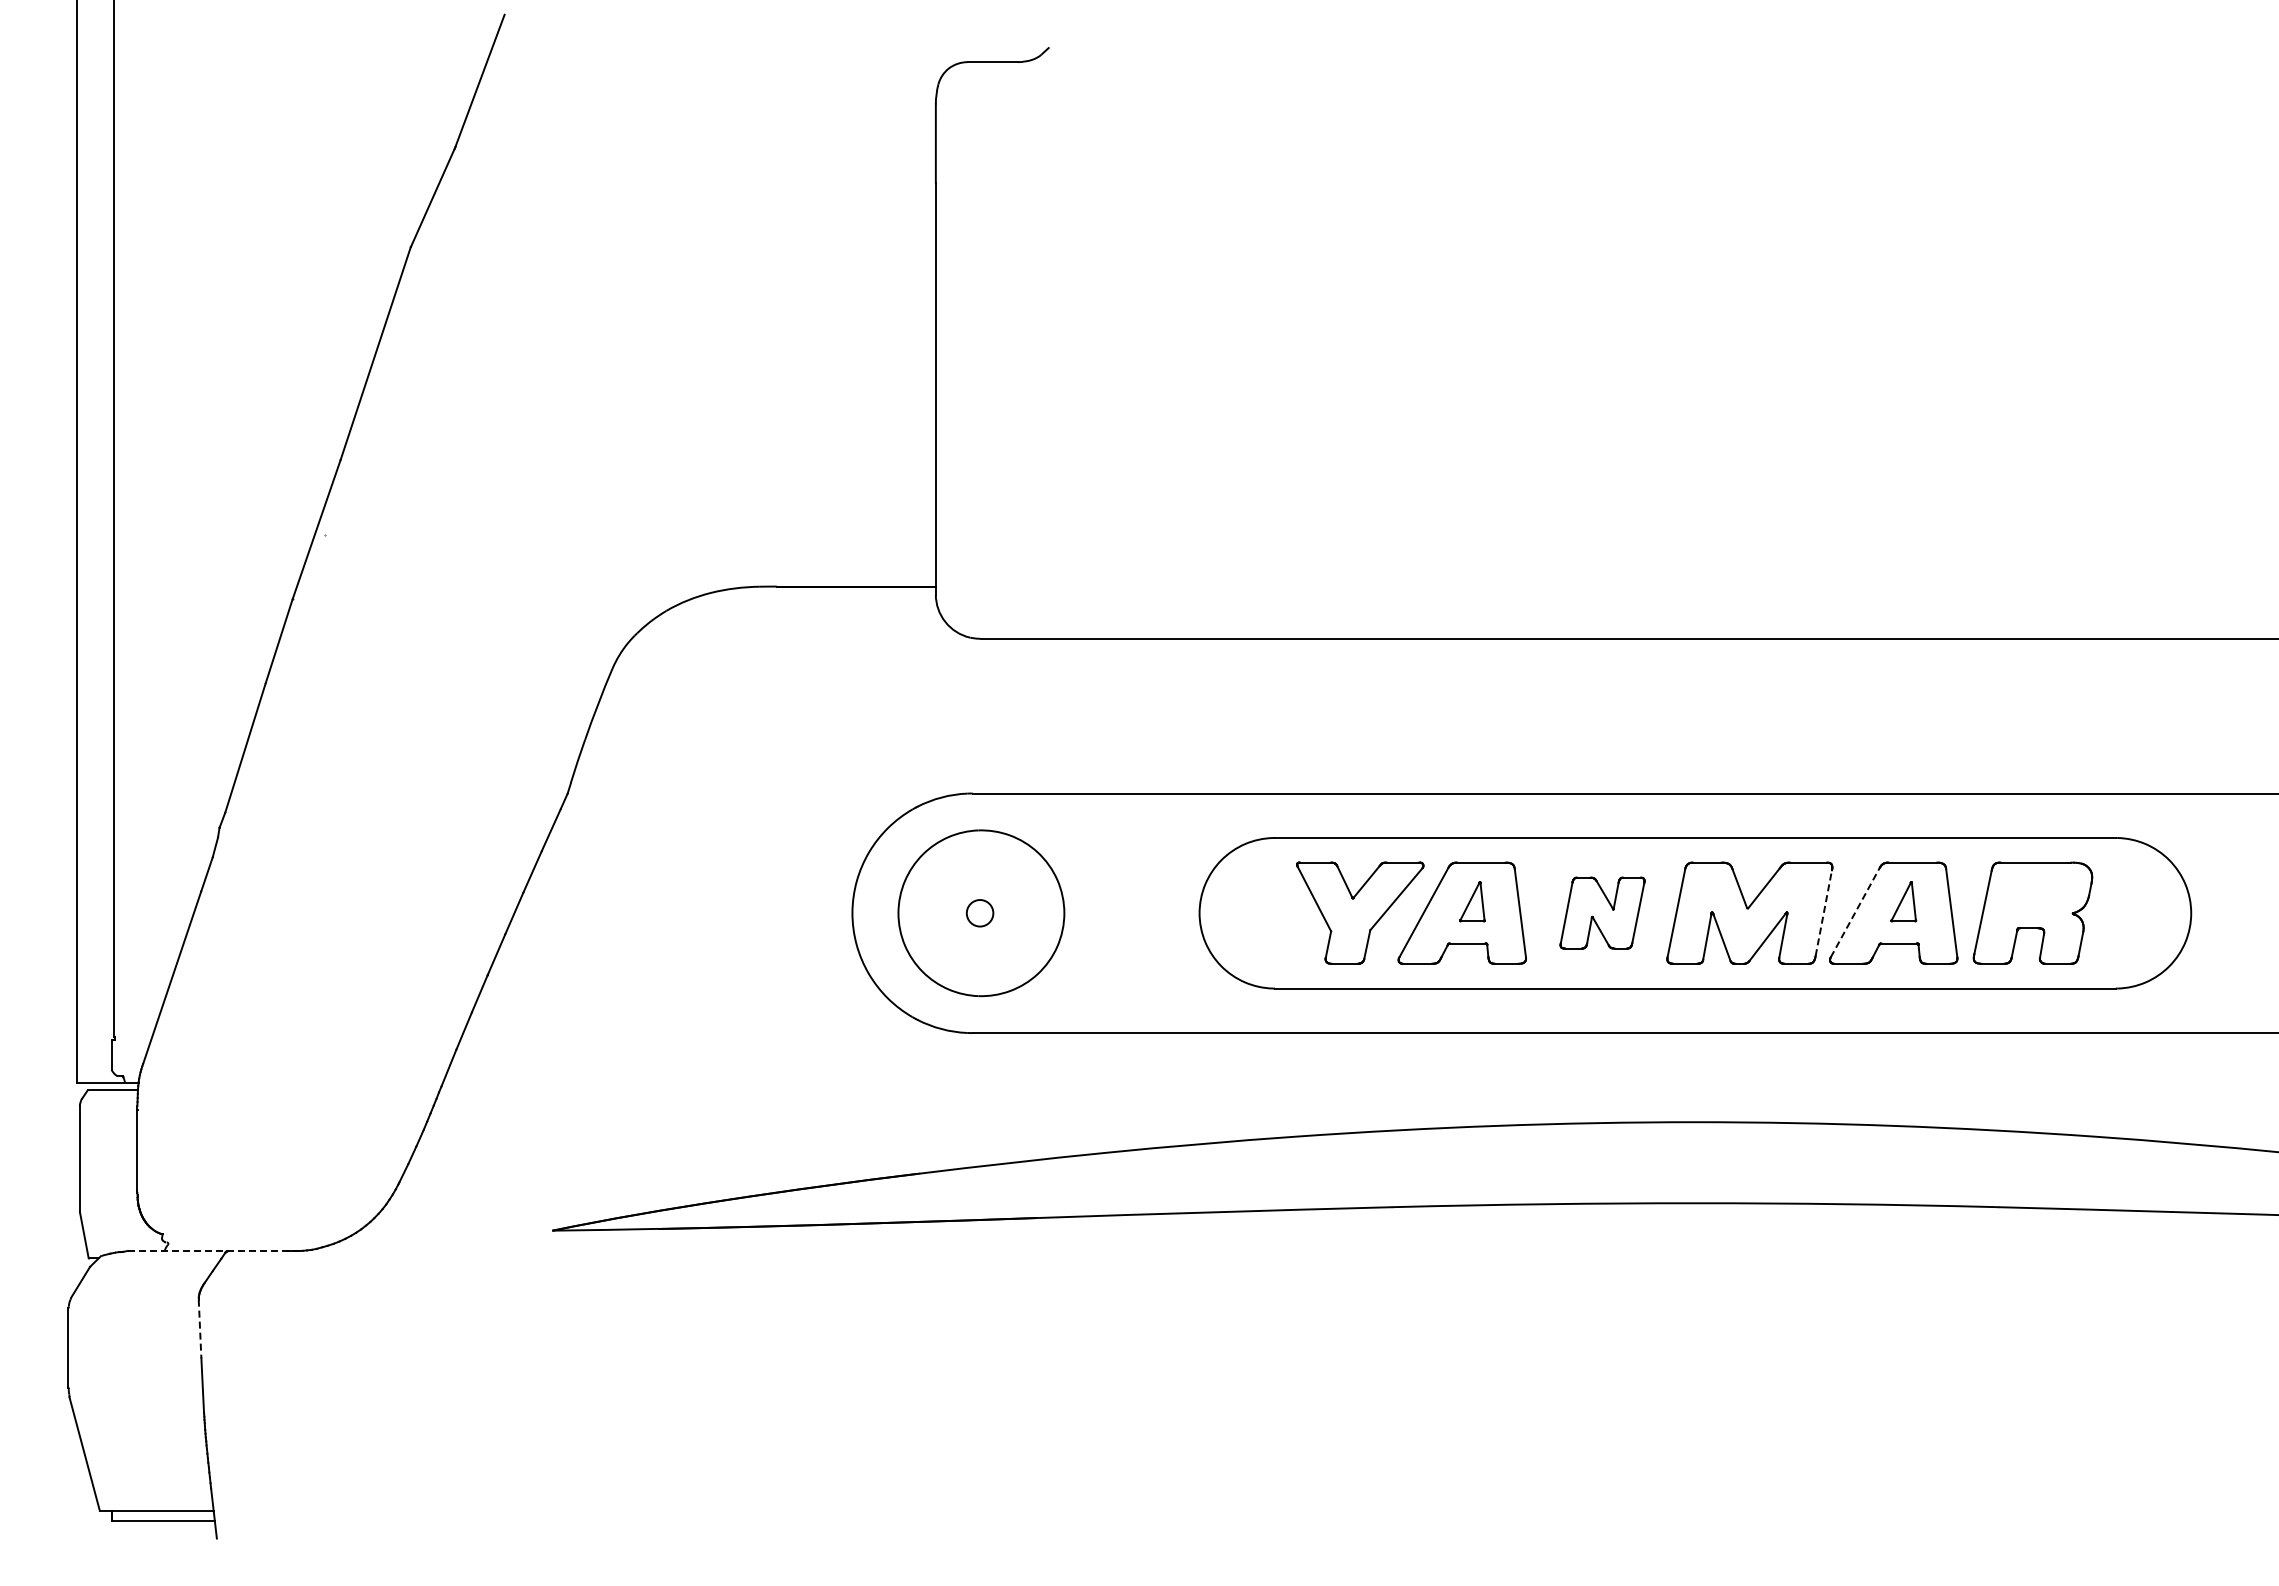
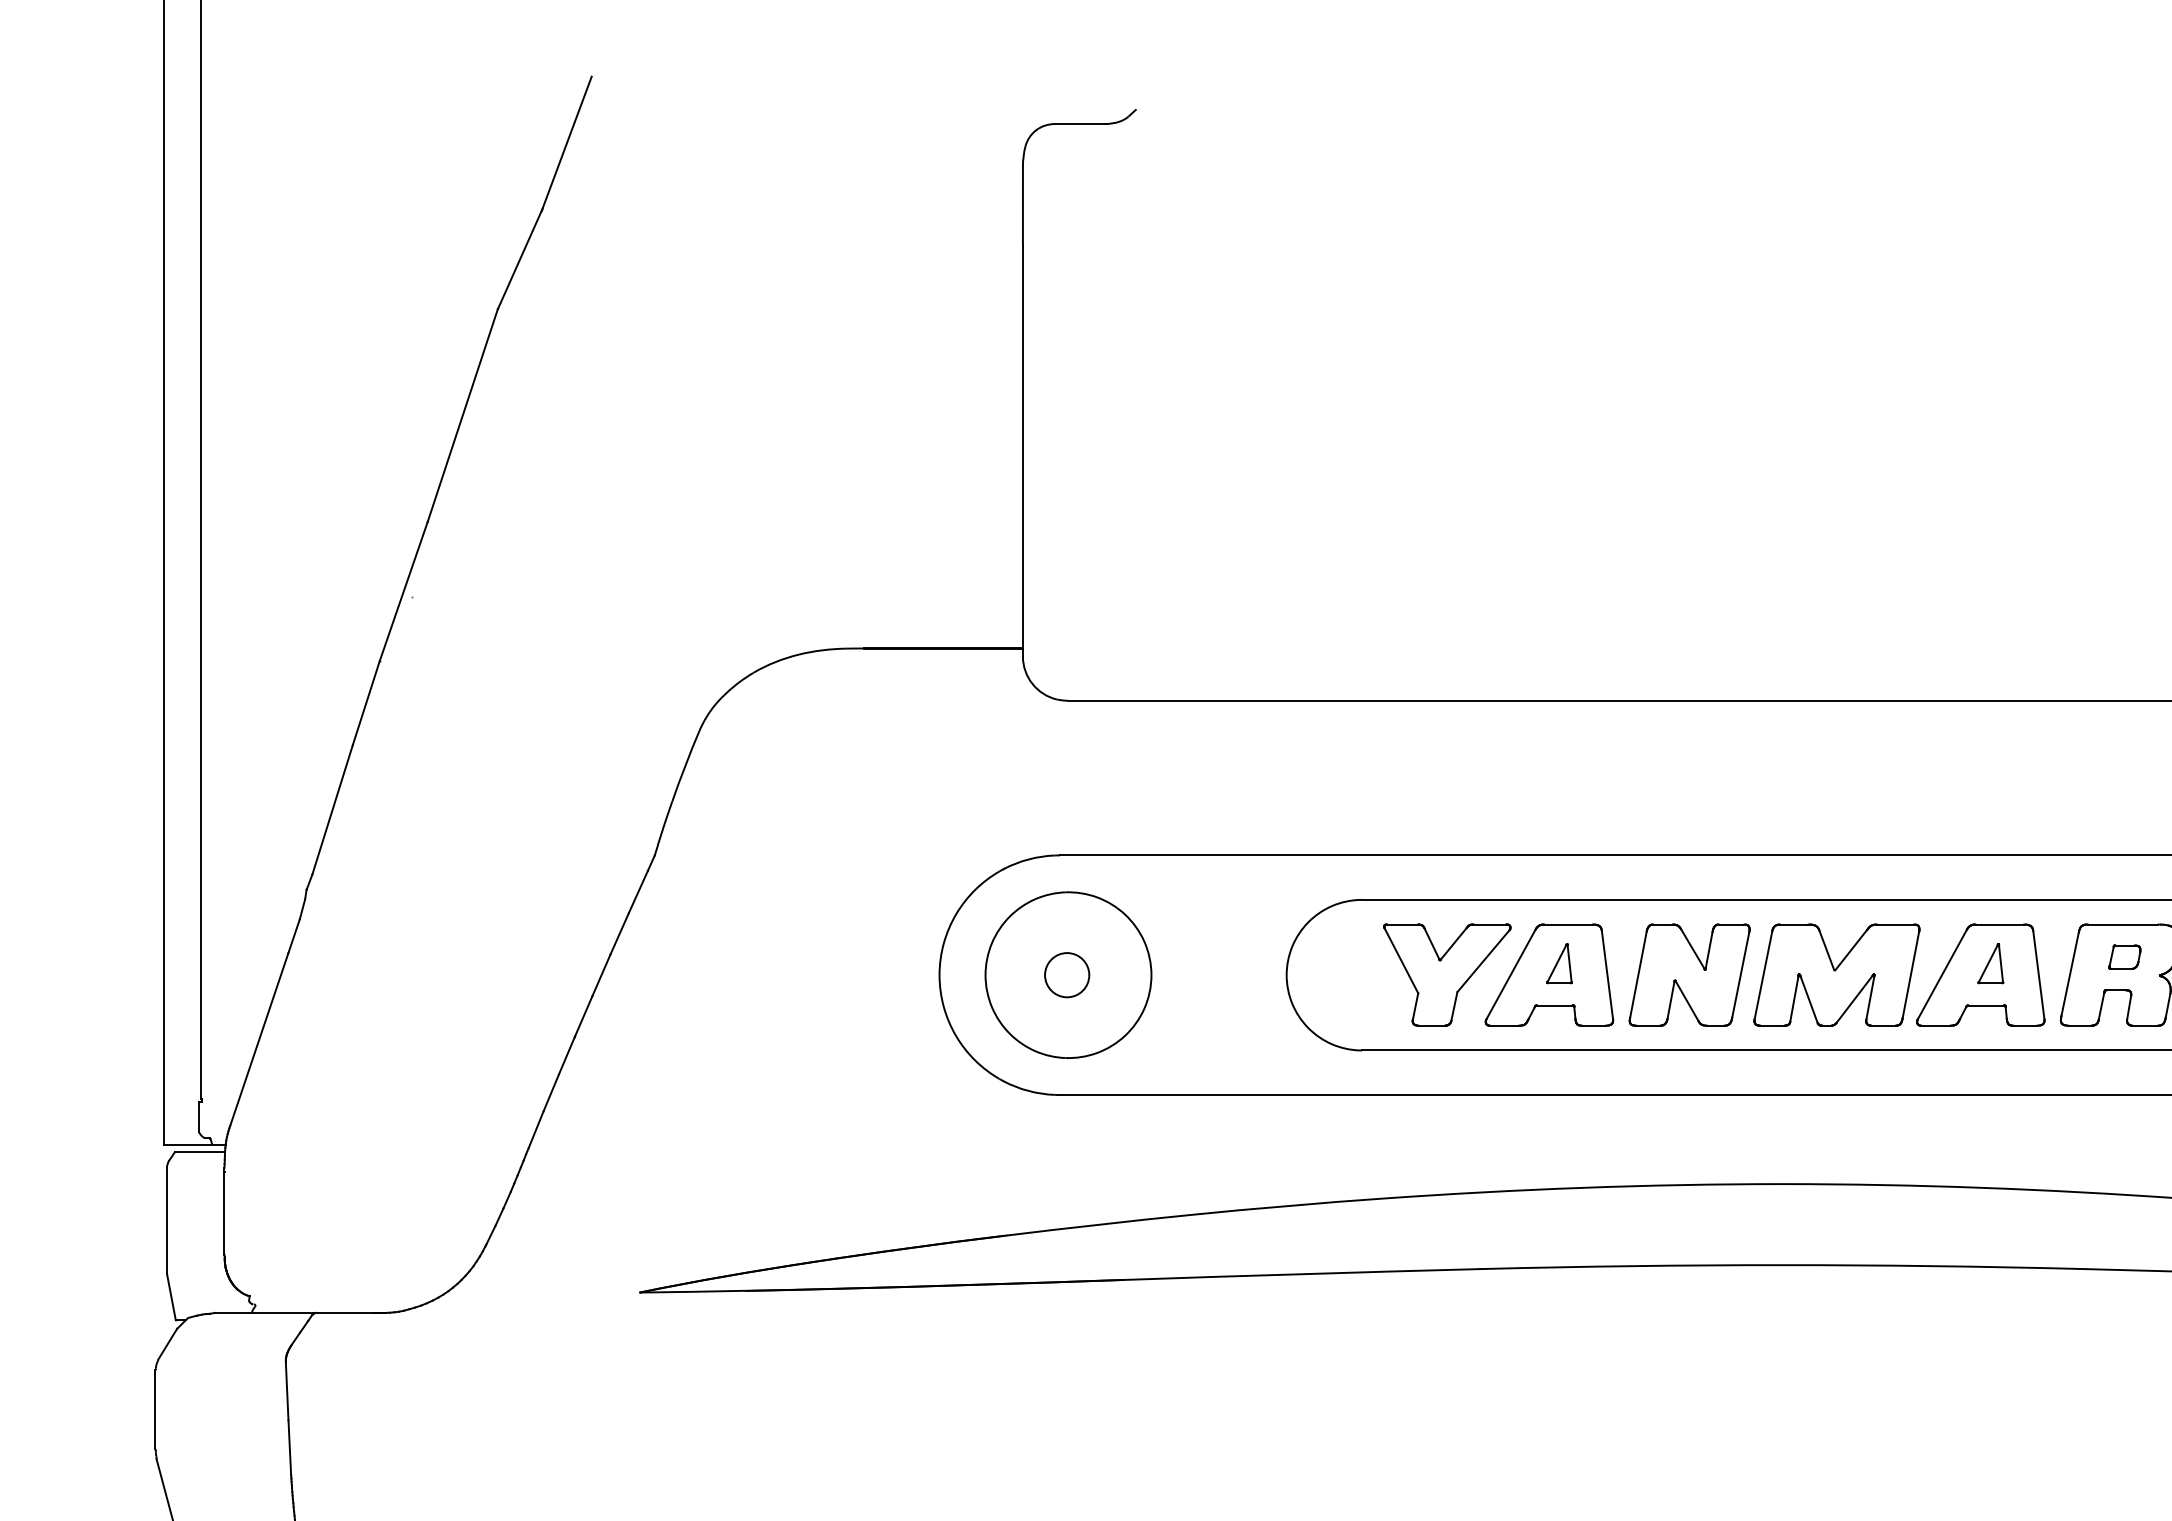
part: (2037, 894) -> (2124, 956), added
part: (1602, 912) -> (1689, 974), size x1.43
line: (1855, 912) -> (1942, 974), dashed -> solid
circle: (979, 913) -> (1066, 975), size x1.67
line: (1823, 913) -> (1910, 975), dashed -> solid
line: (213, 1251) -> (300, 1313), dashed -> solid
line: (200, 1329) -> (287, 1391), dashed -> solid

